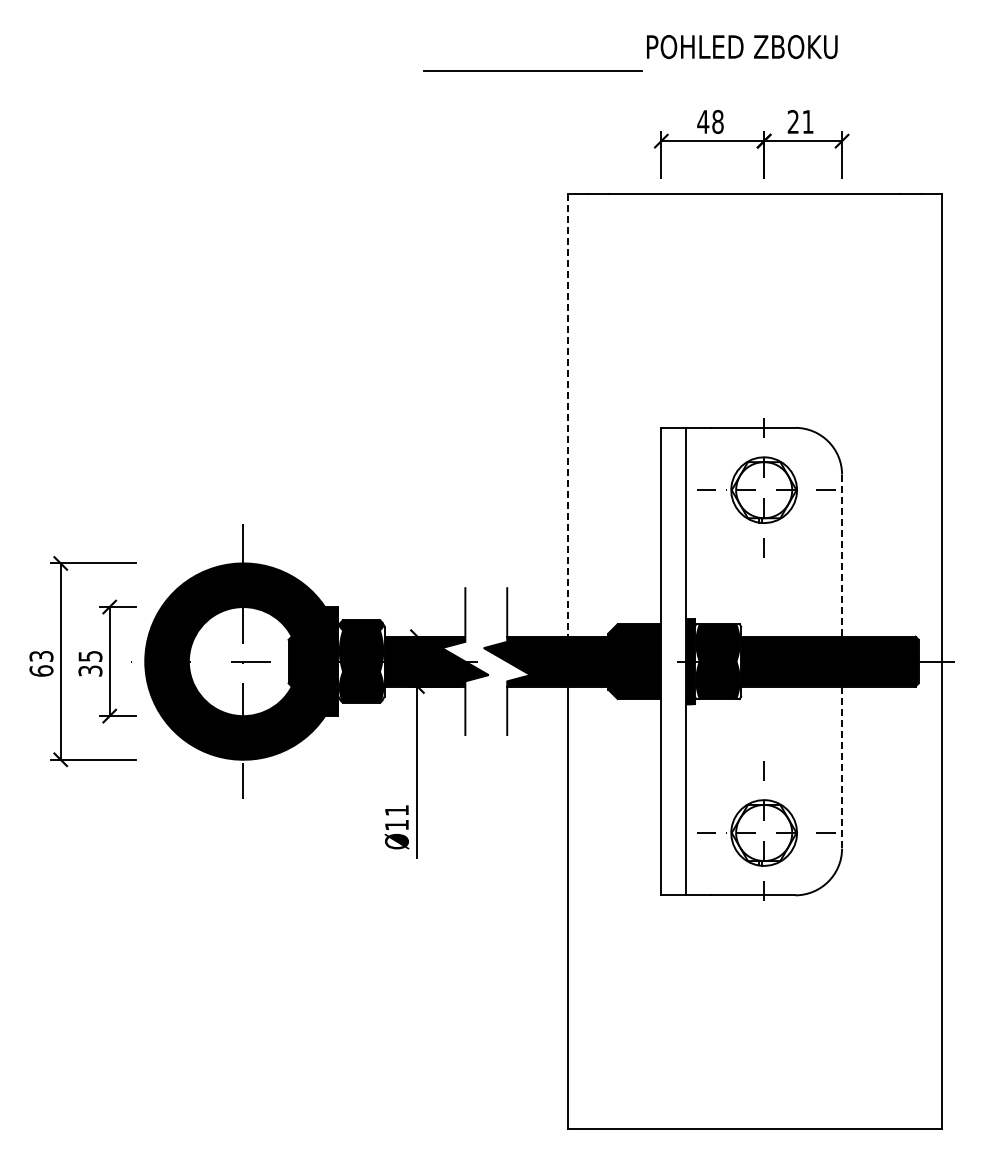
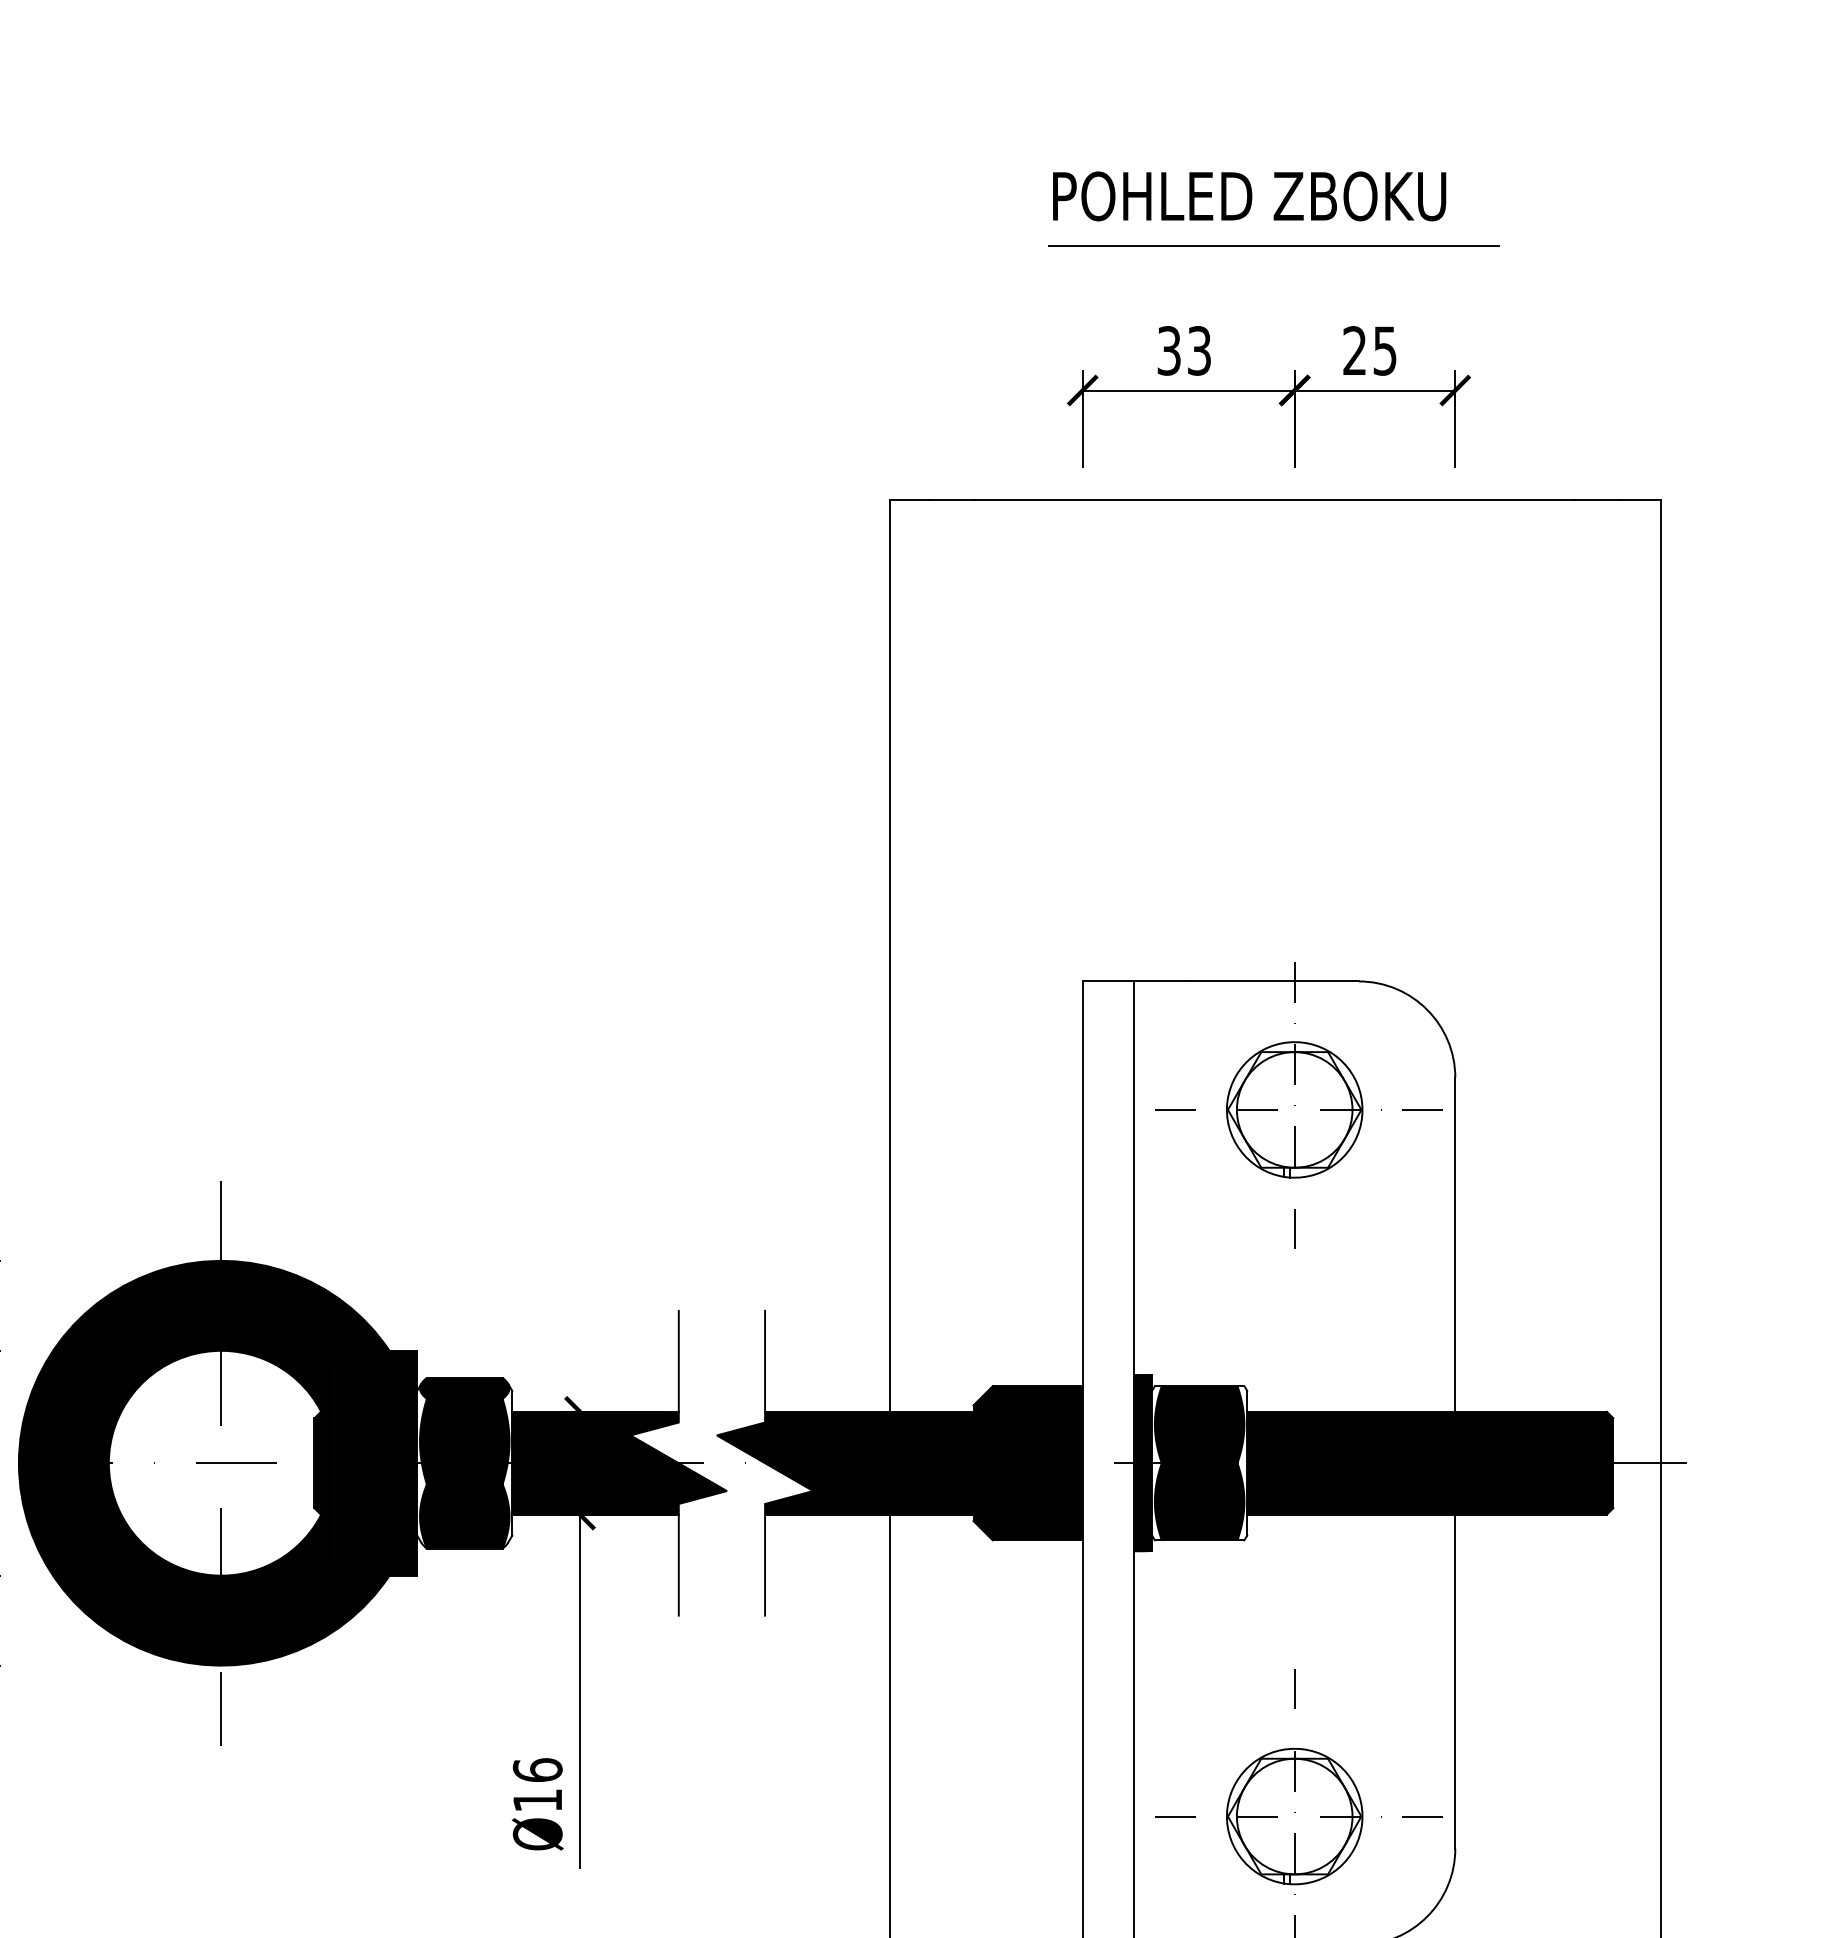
line: (532, 70) -> (1272, 244), moved
text: (710, 121) -> (1184, 349), 48 -> 33
text: (807, 122) -> (1384, 351), 21 -> 25
line: (567, 415) -> (889, 955), dashed -> solid
line: (842, 556) -> (1456, 1246), dashed -> solid
line: (842, 768) -> (1456, 1683), dashed -> solid
text: (396, 810) -> (536, 1770), Ø11 -> Ø16

